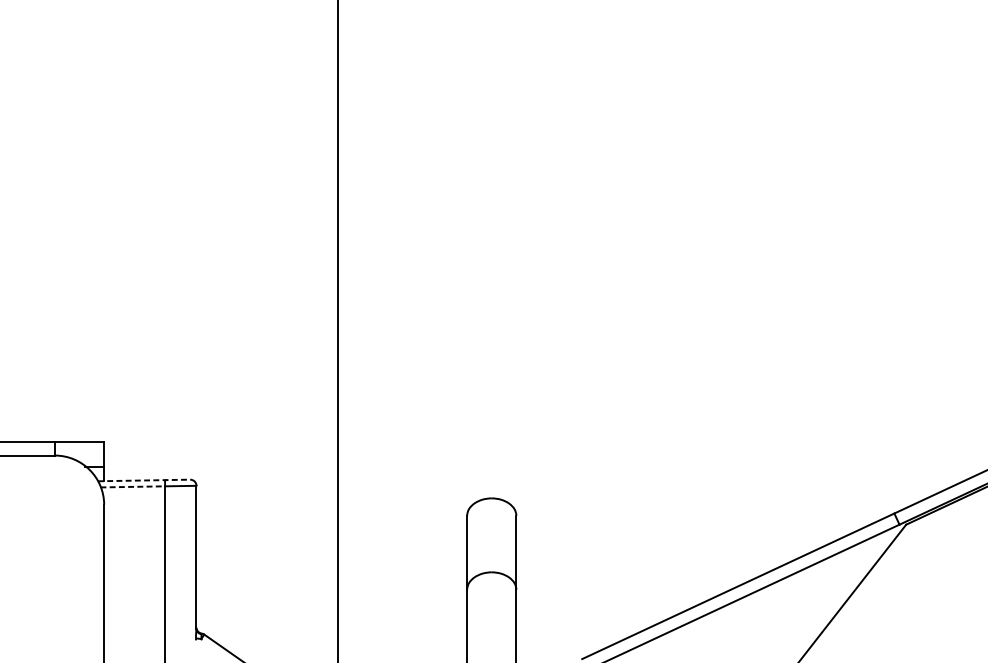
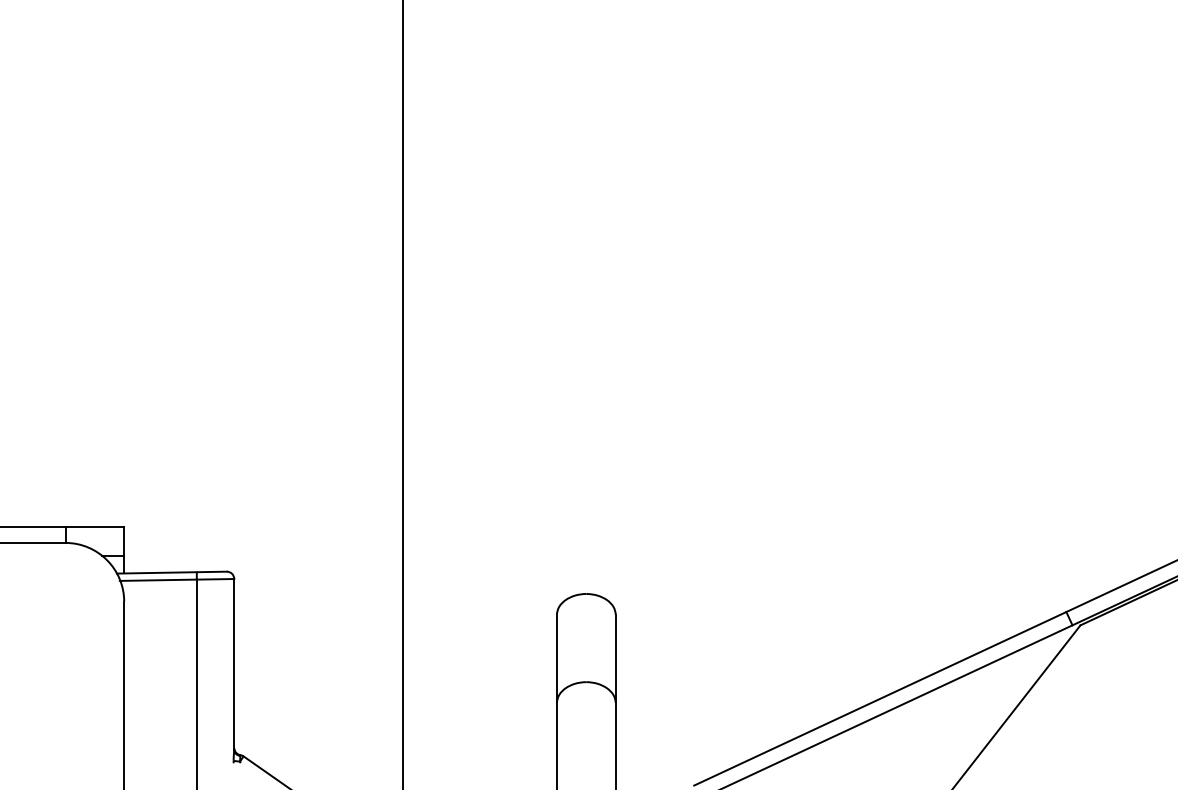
line: (143, 480) -> (171, 572), dashed -> solid
line: (132, 487) -> (158, 580), dashed -> solid

